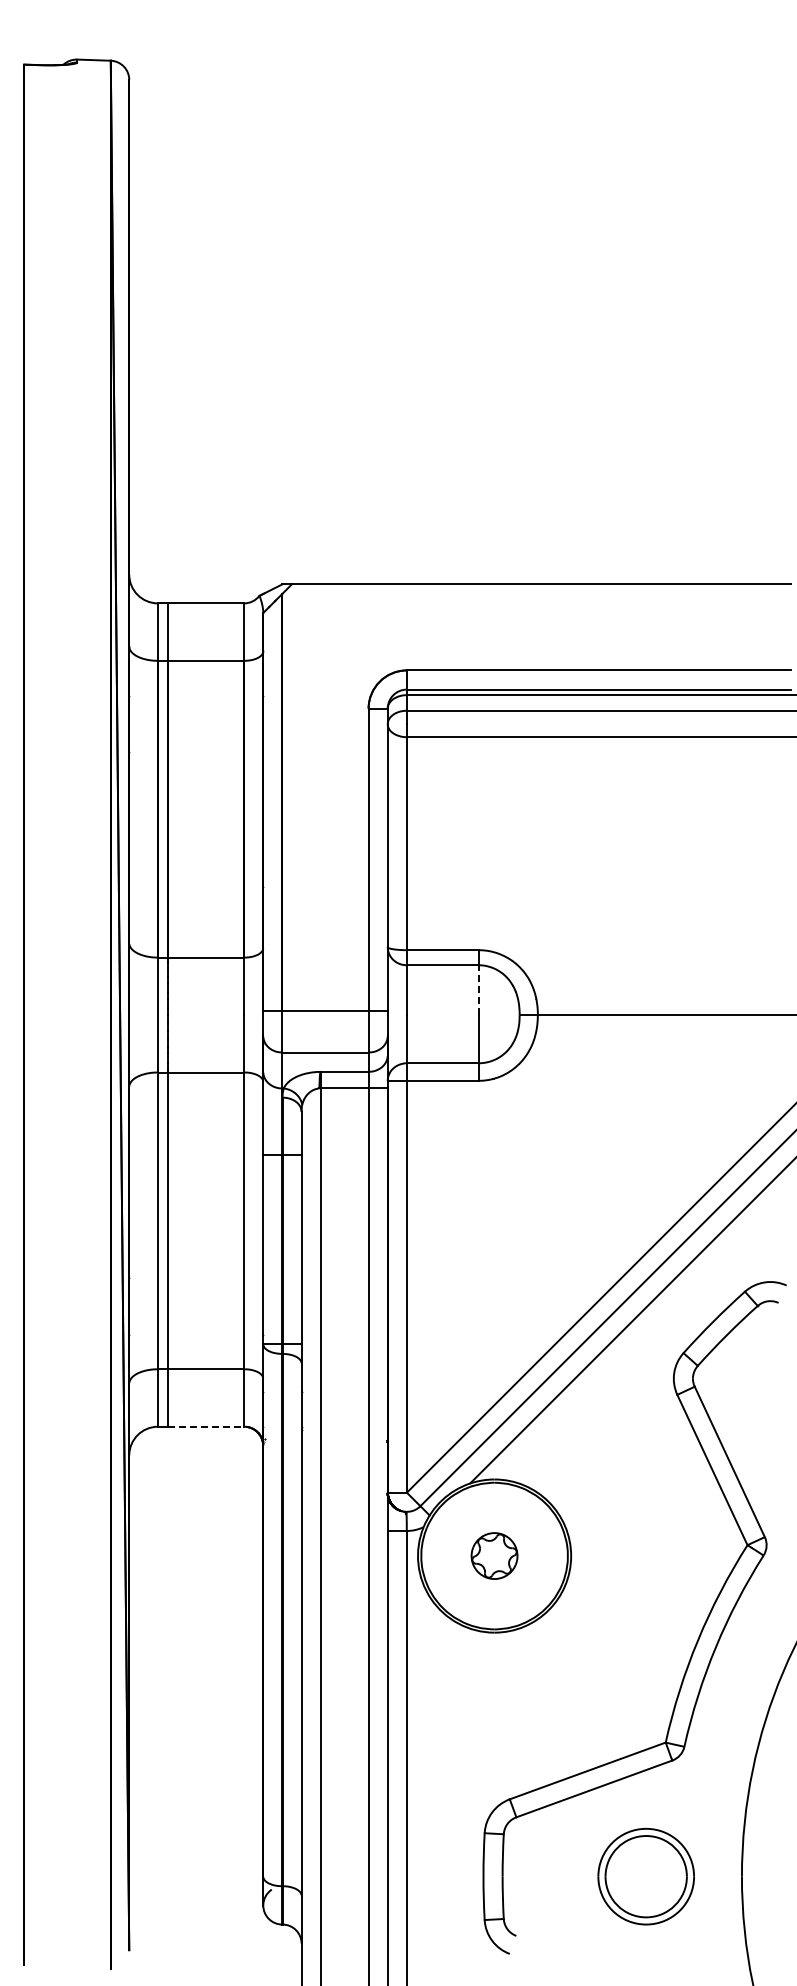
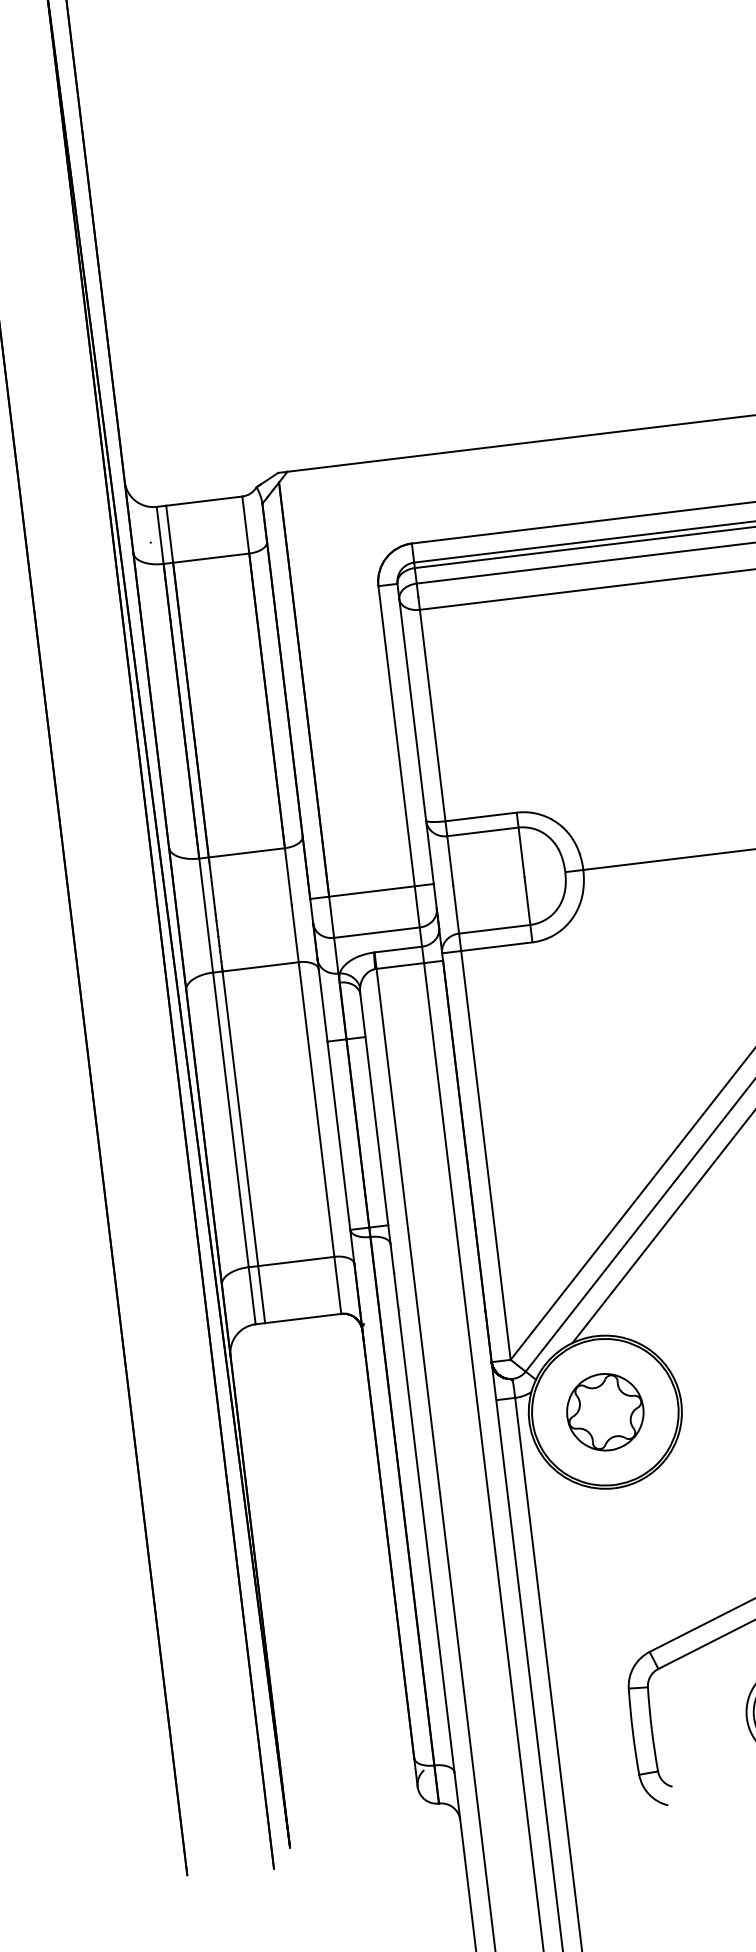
line: (478, 990) -> (521, 852), dashed -> solid
line: (206, 1426) -> (303, 1318), dashed -> solid
part: (494, 1555) -> (605, 1411), size x1.67

